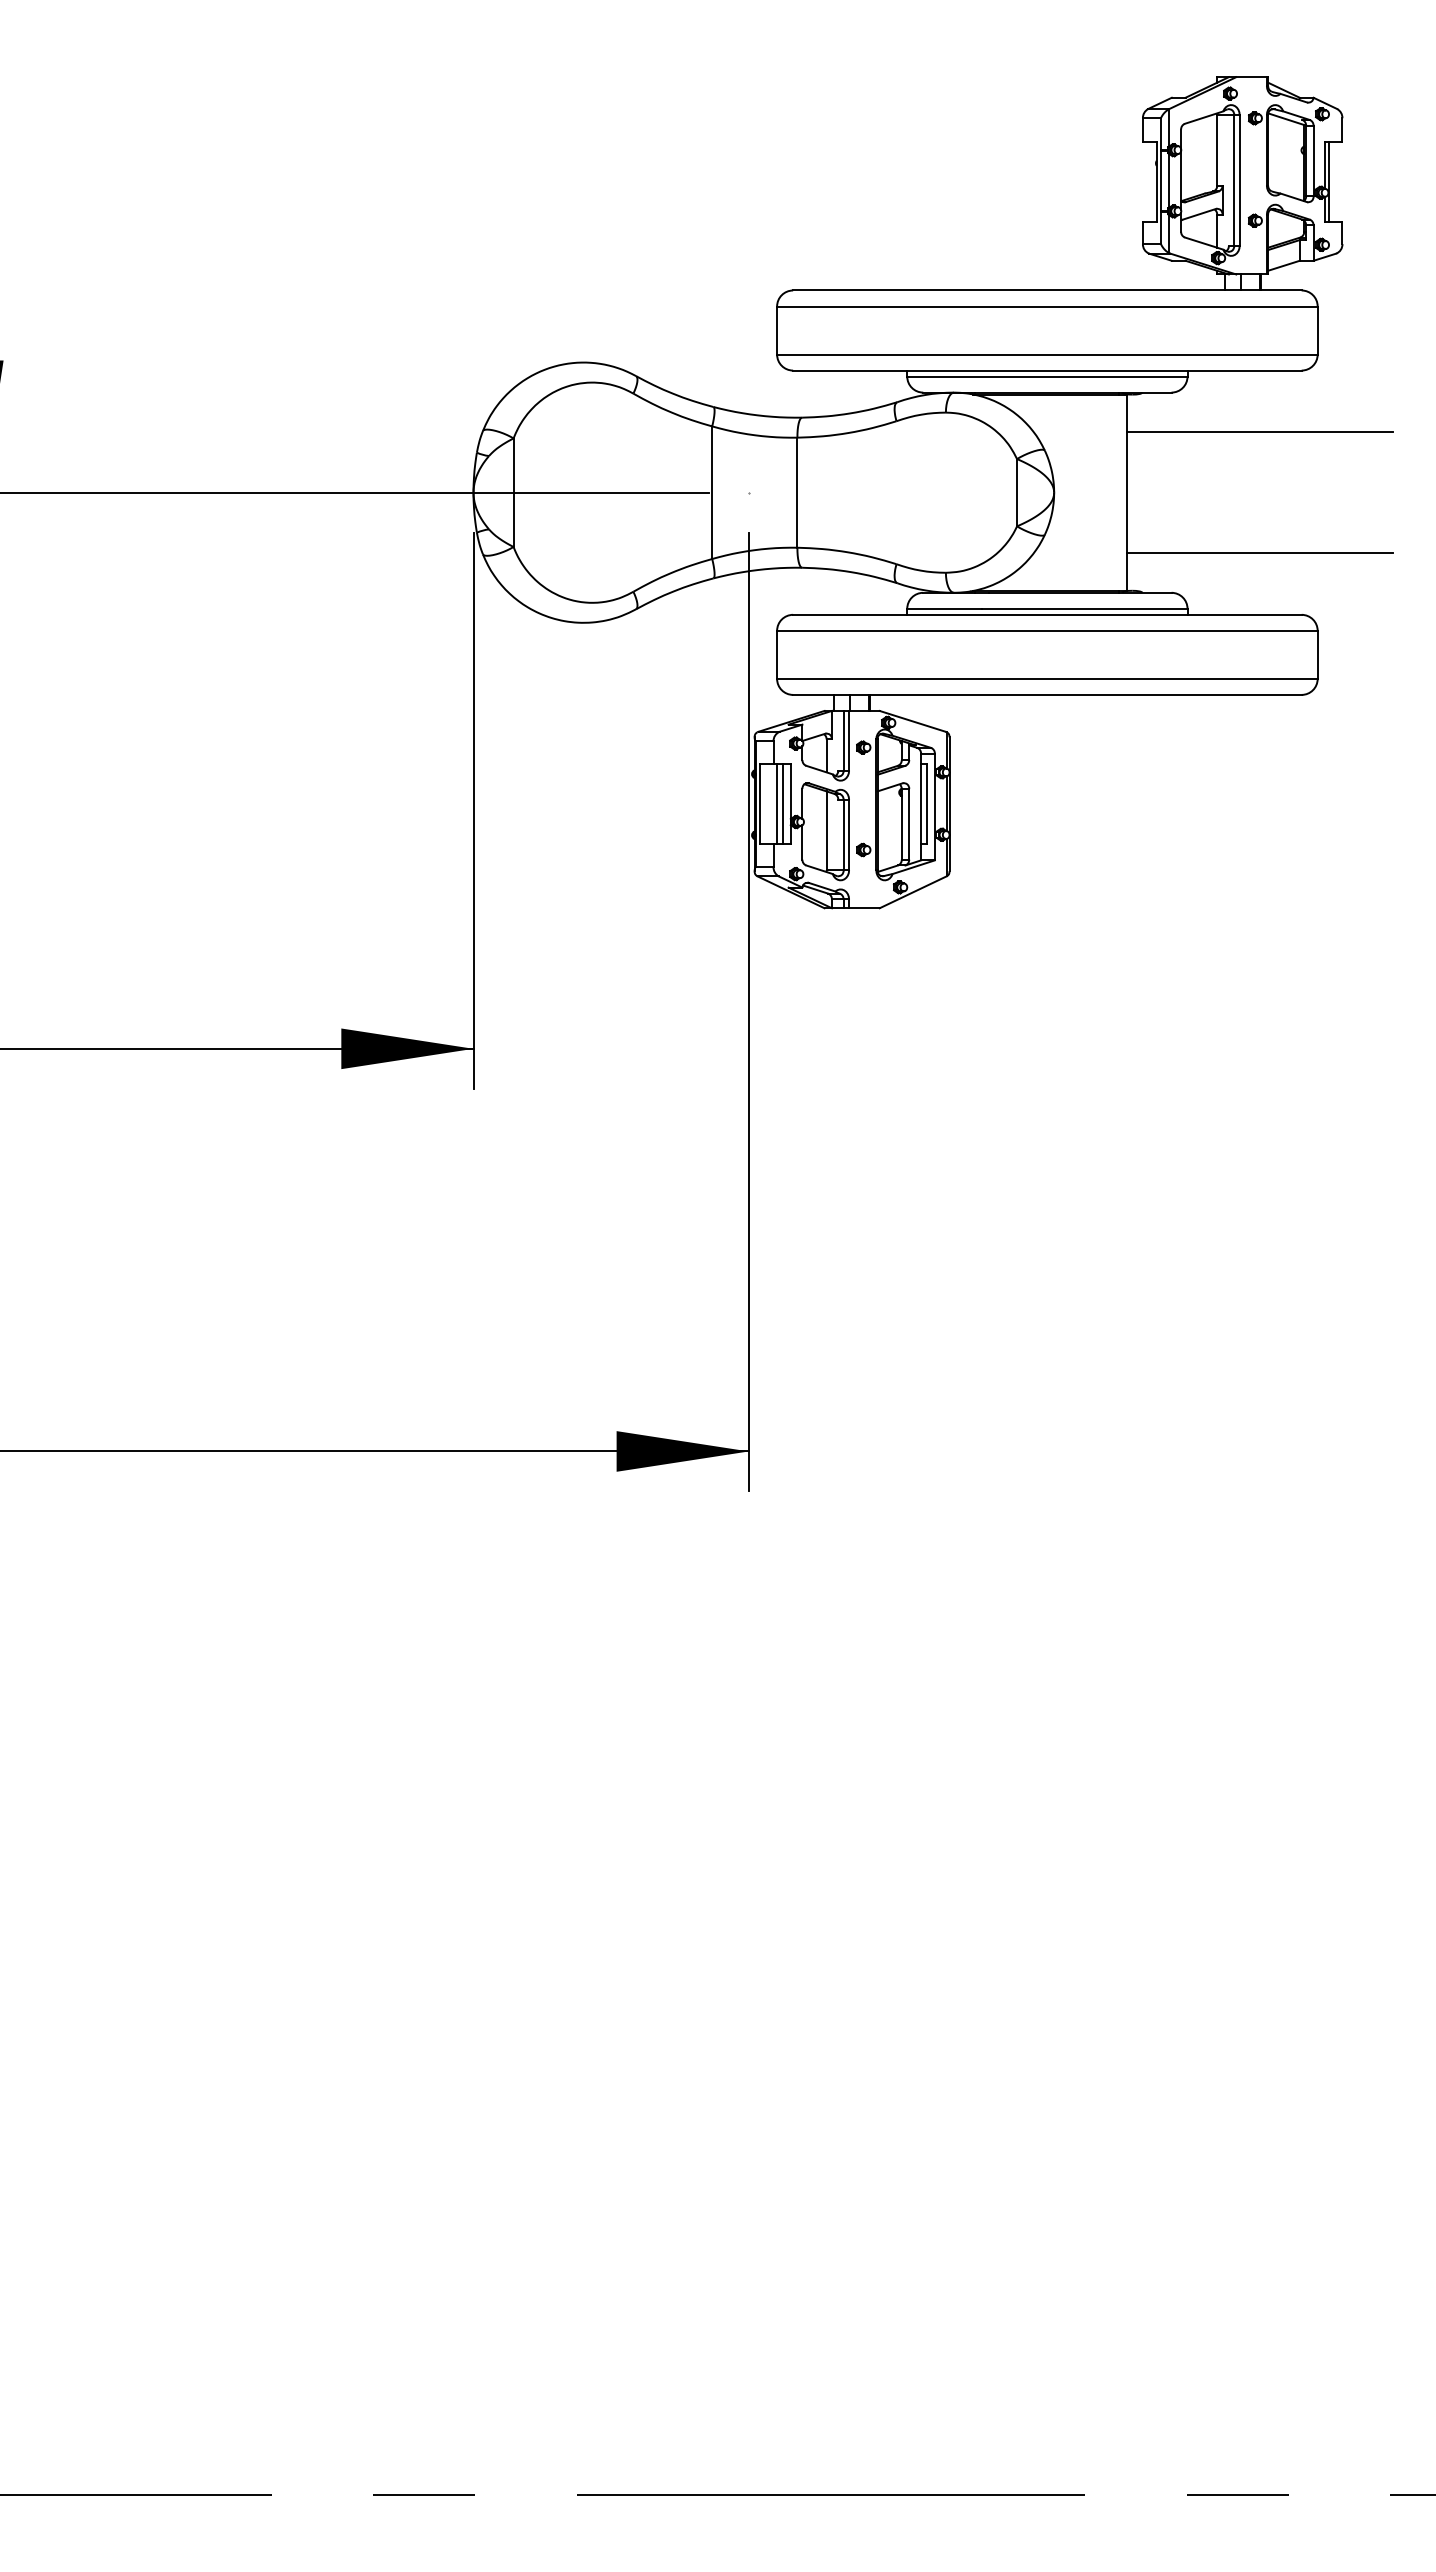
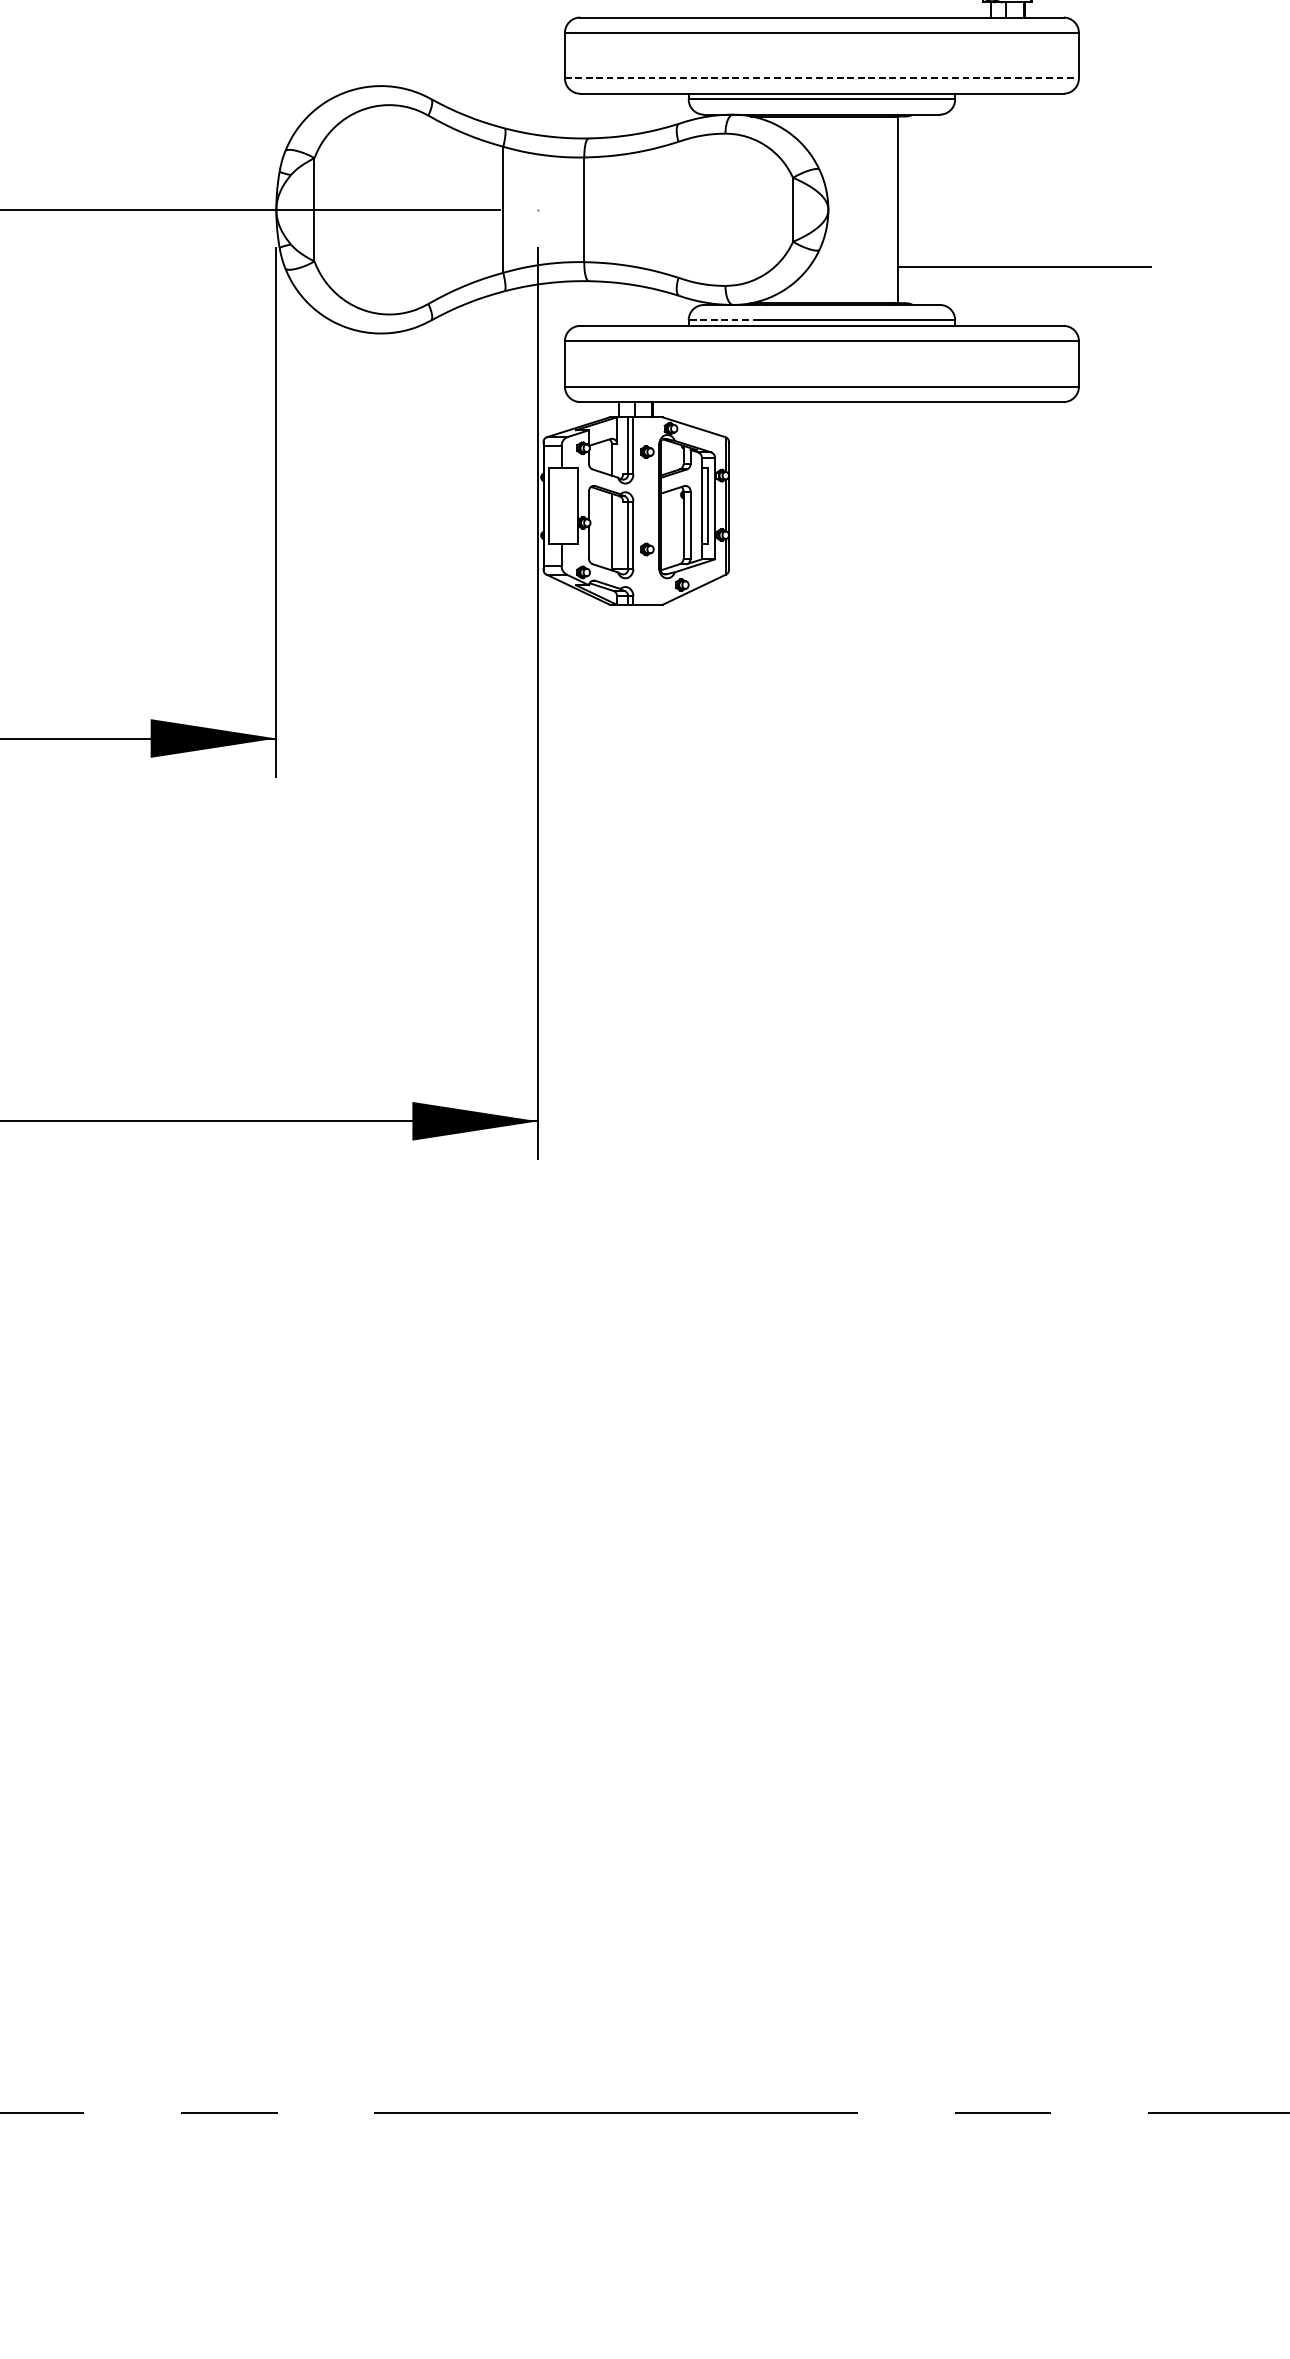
line: (1047, 354) -> (822, 78), solid -> dashed
line: (1259, 432) -> (1023, 152), removed
line: (943, 608) -> (723, 319), solid -> dashed
line: (776, 803) -> (564, 505), removed
line: (783, 803) -> (571, 505), removed

